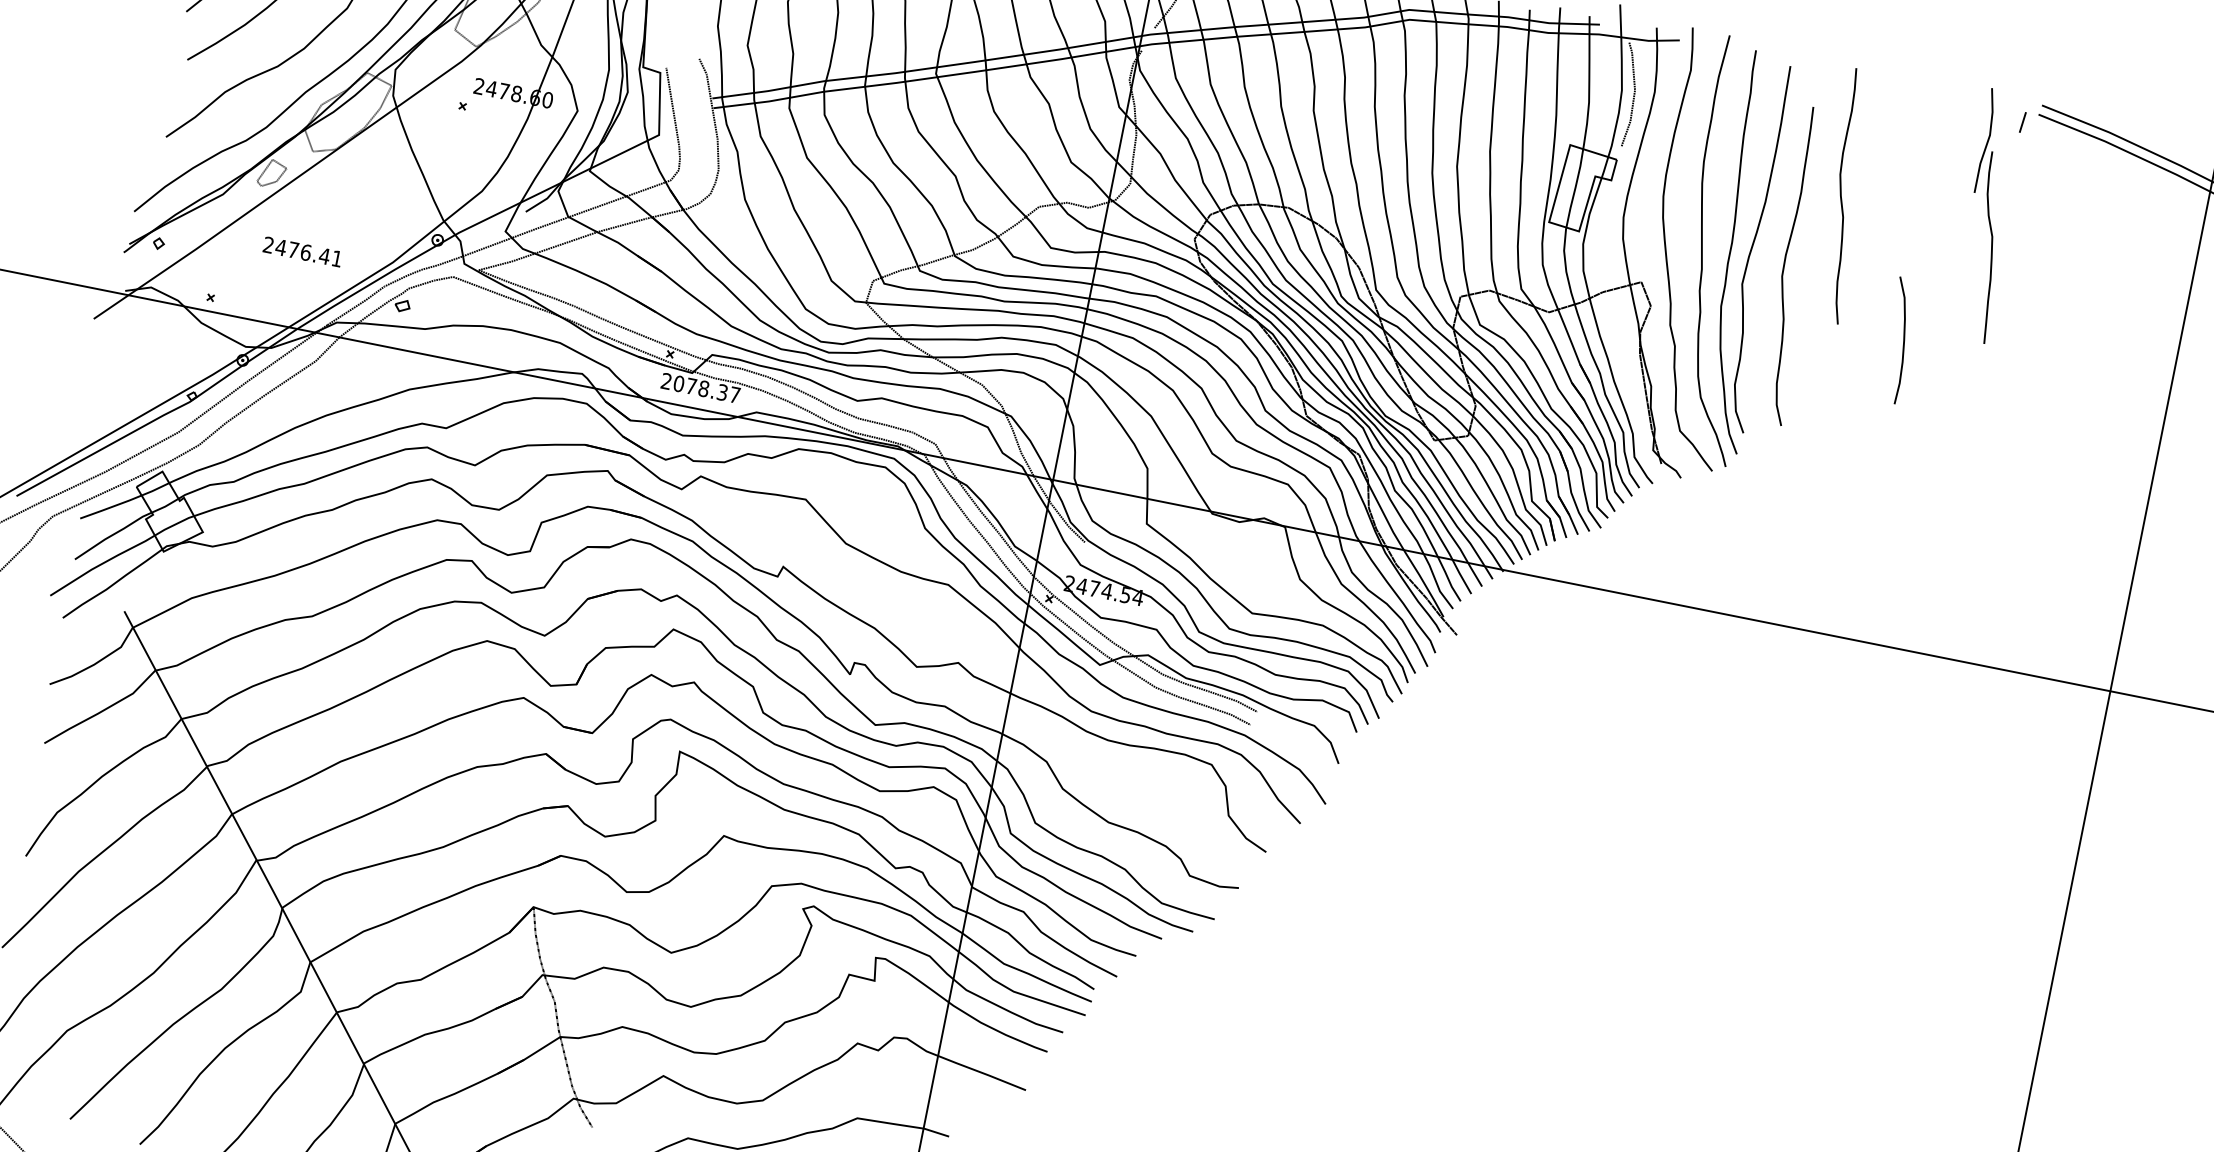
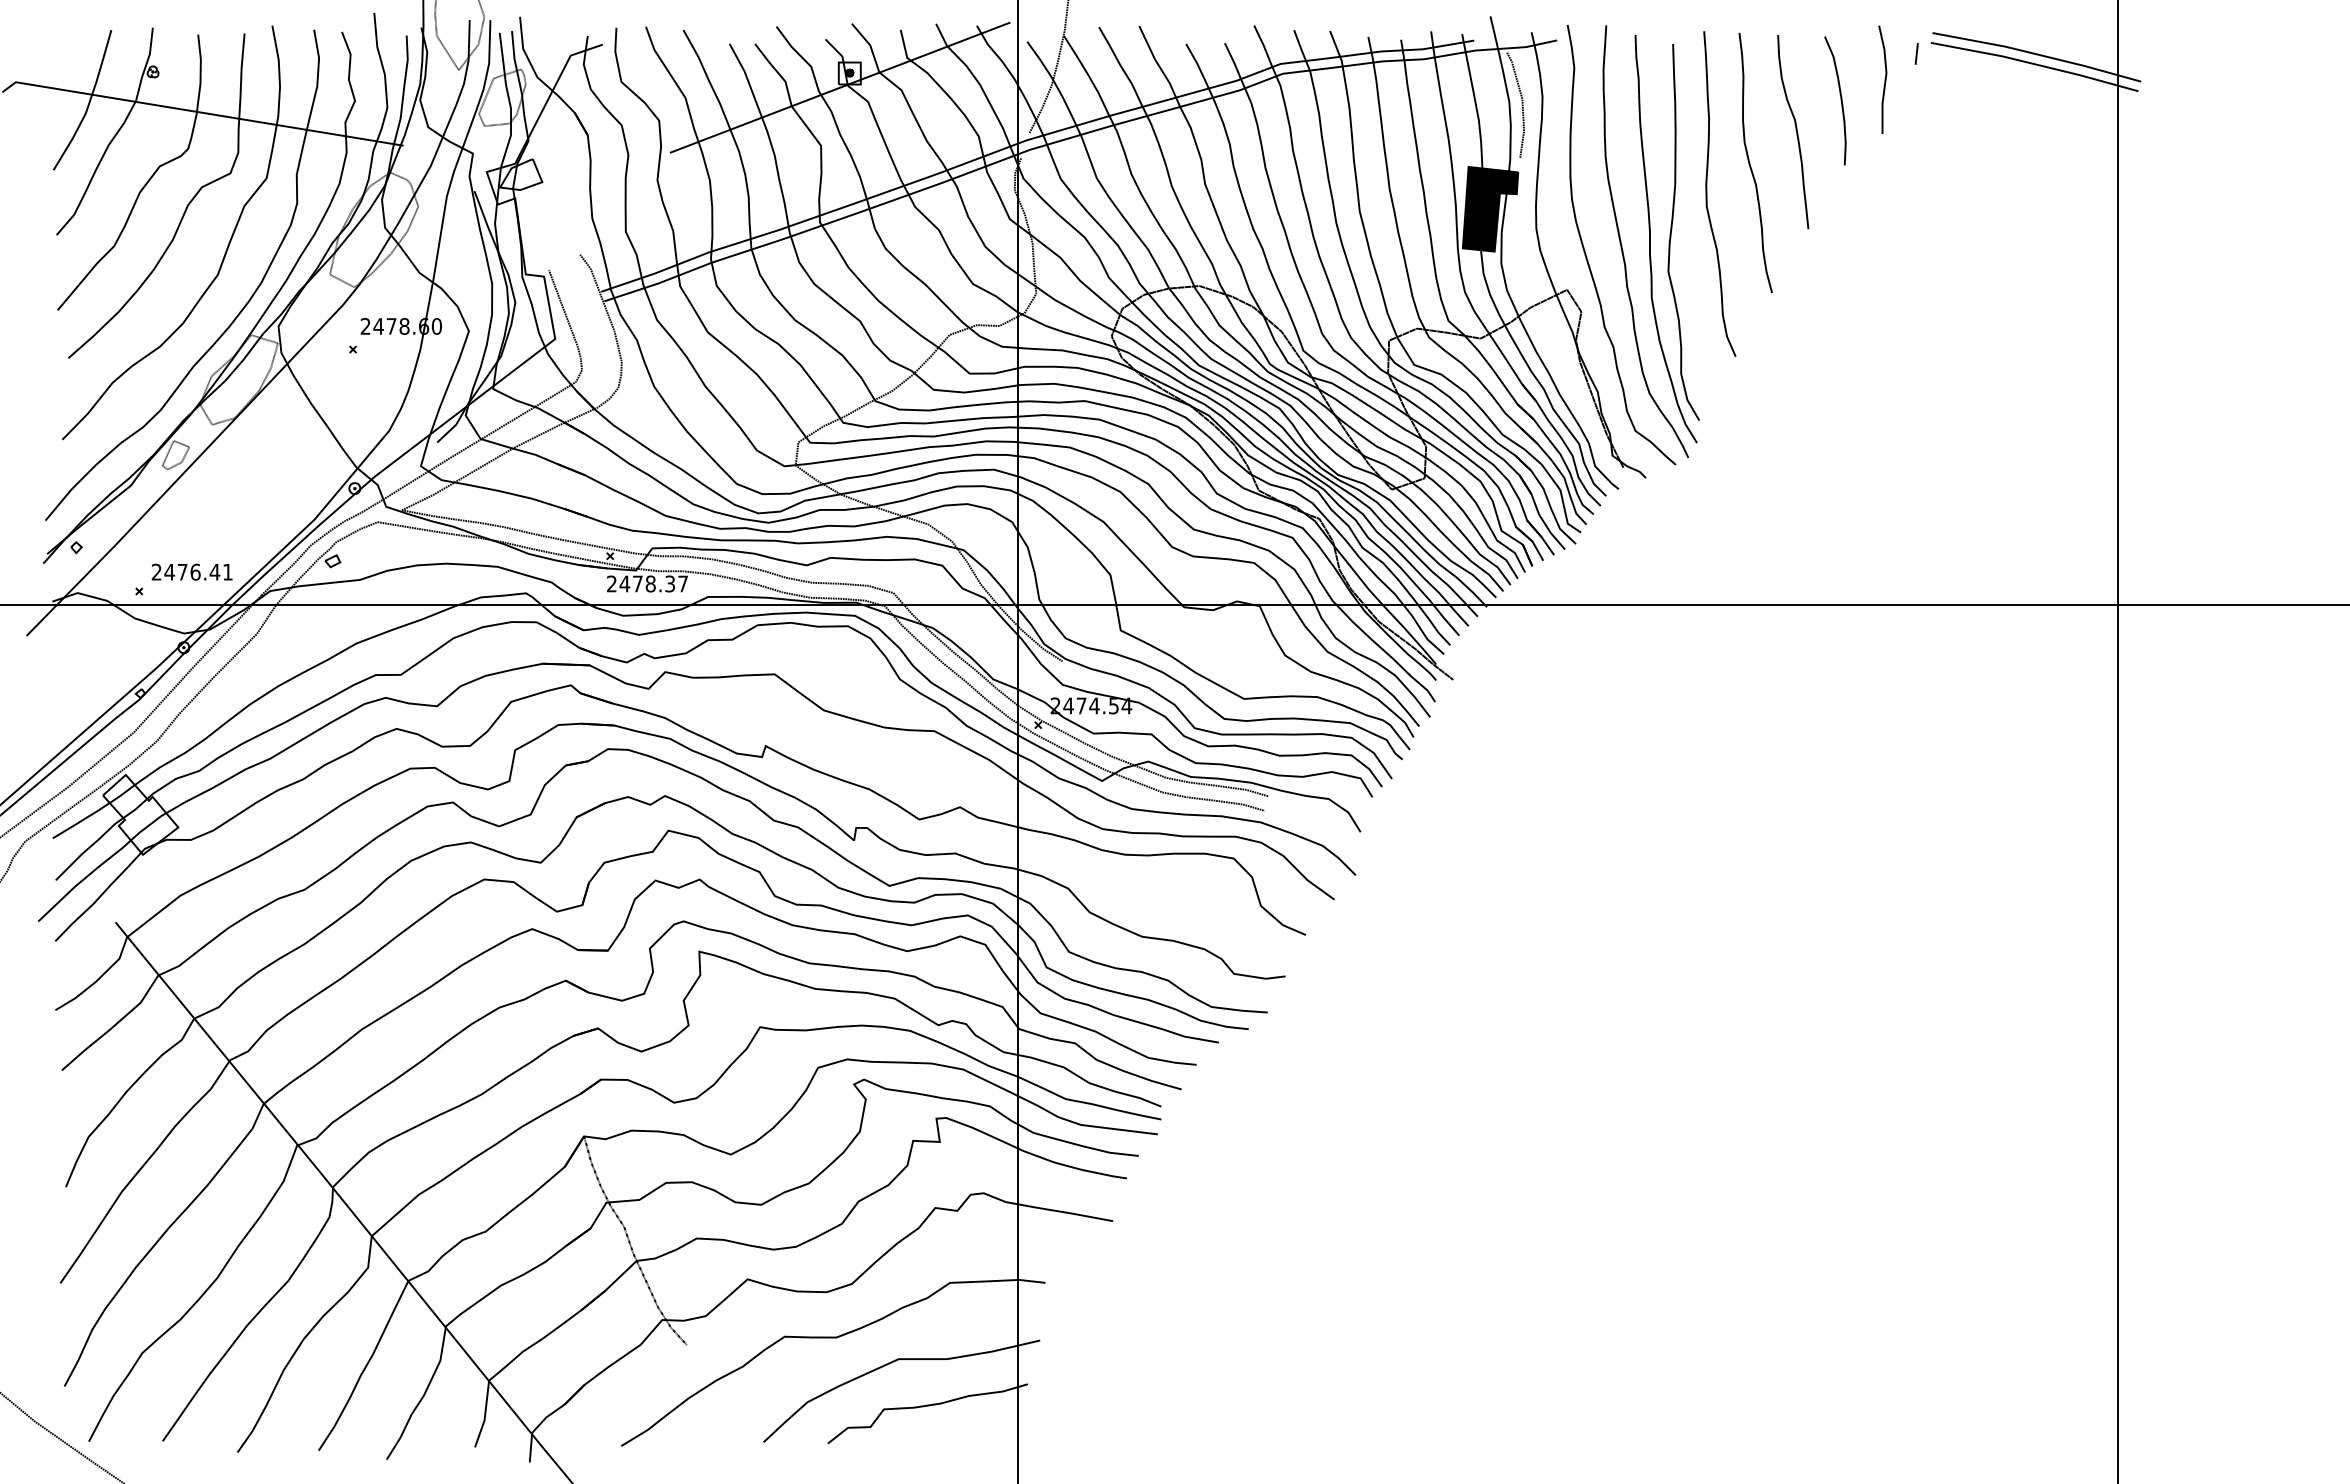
fill: (1583, 189) -> (1490, 208), added
curve: (1990, 246) -> (1795, 130), moved
text: (302, 251) -> (191, 571), moved
curve: (1785, 263) -> (1707, 193), moved
curve: (1902, 341) -> (1840, 100), moved
text: (678, 383) -> (624, 583), 2078.37 -> 2478.37

